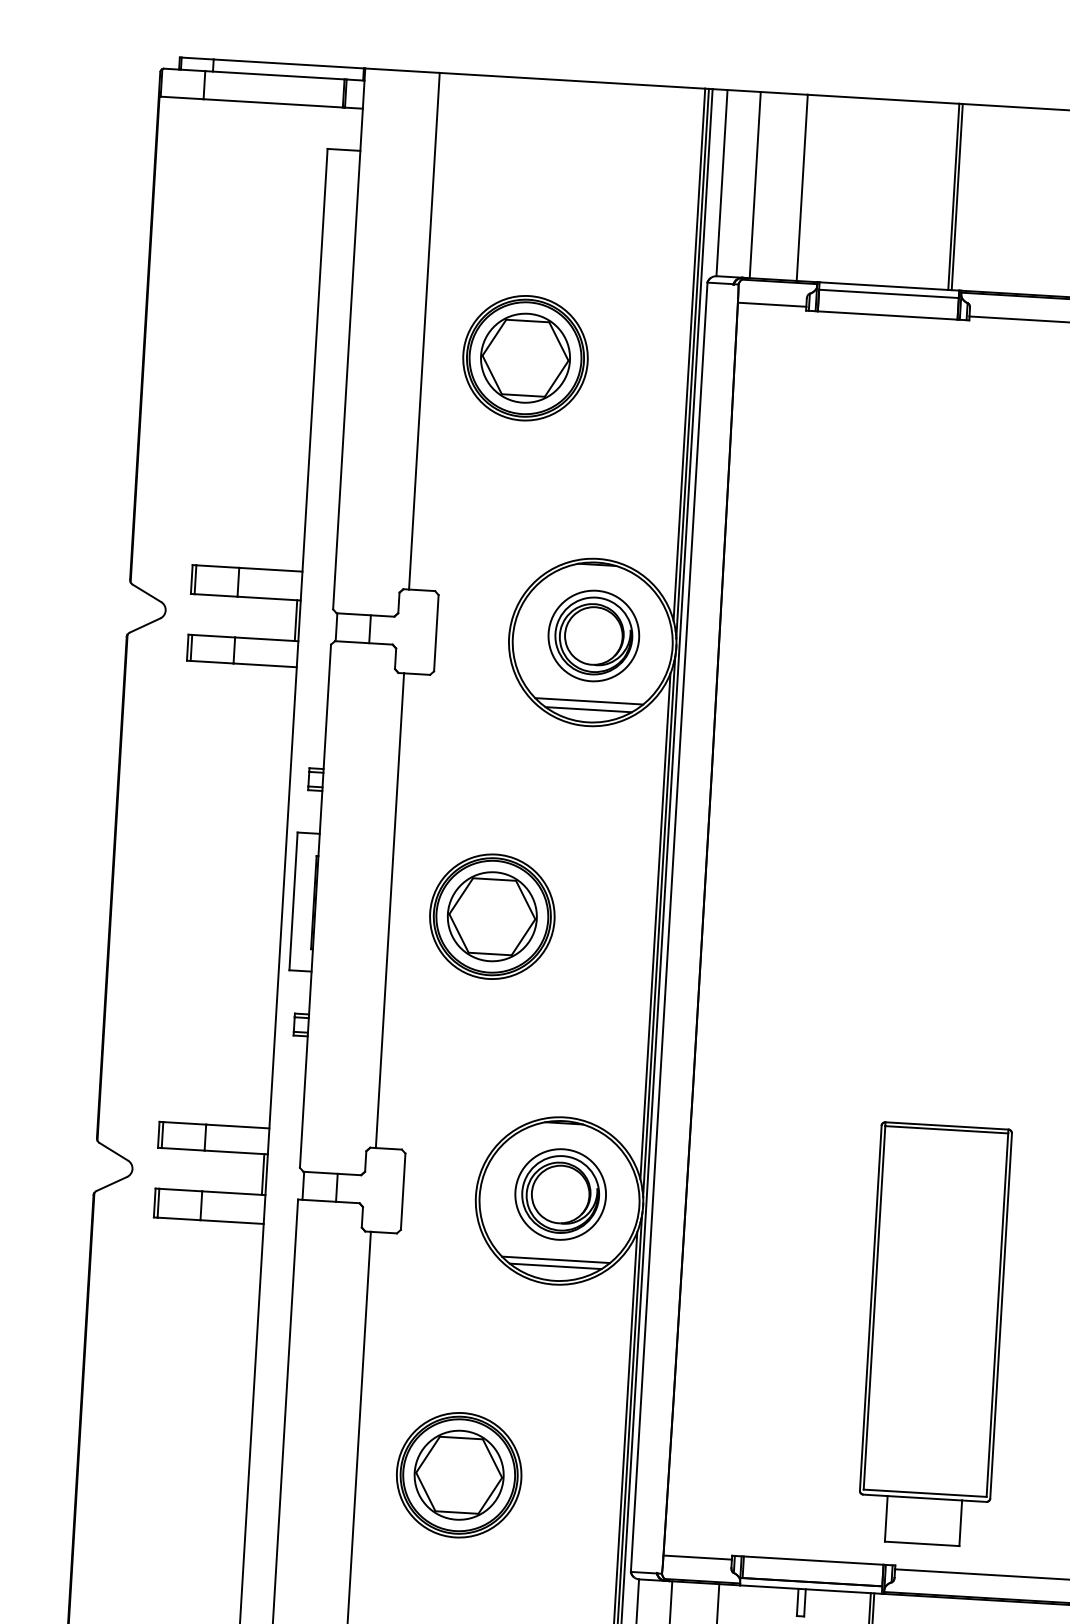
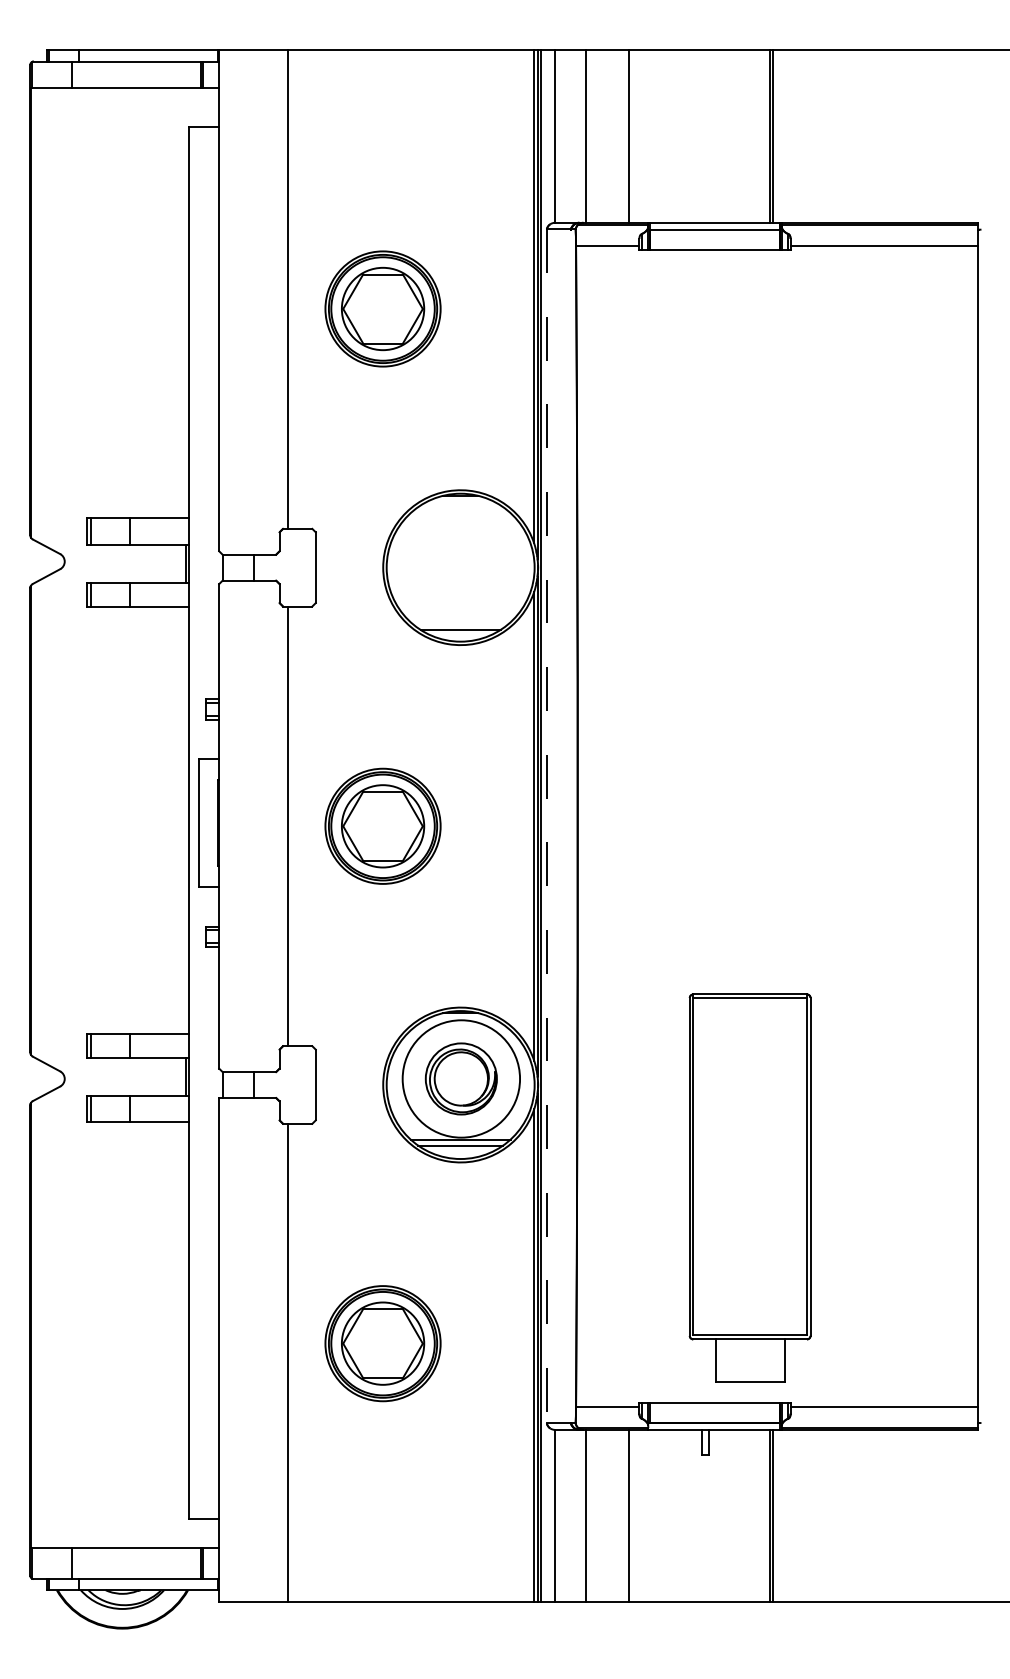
part: (594, 635) -> (461, 561), removed
line: (589, 701) -> (460, 622), removed
line: (668, 927) -> (546, 826), solid -> dashed
circle: (560, 1194) -> (461, 1078), size x1.4
part: (933, 1334) -> (749, 1187), moved

